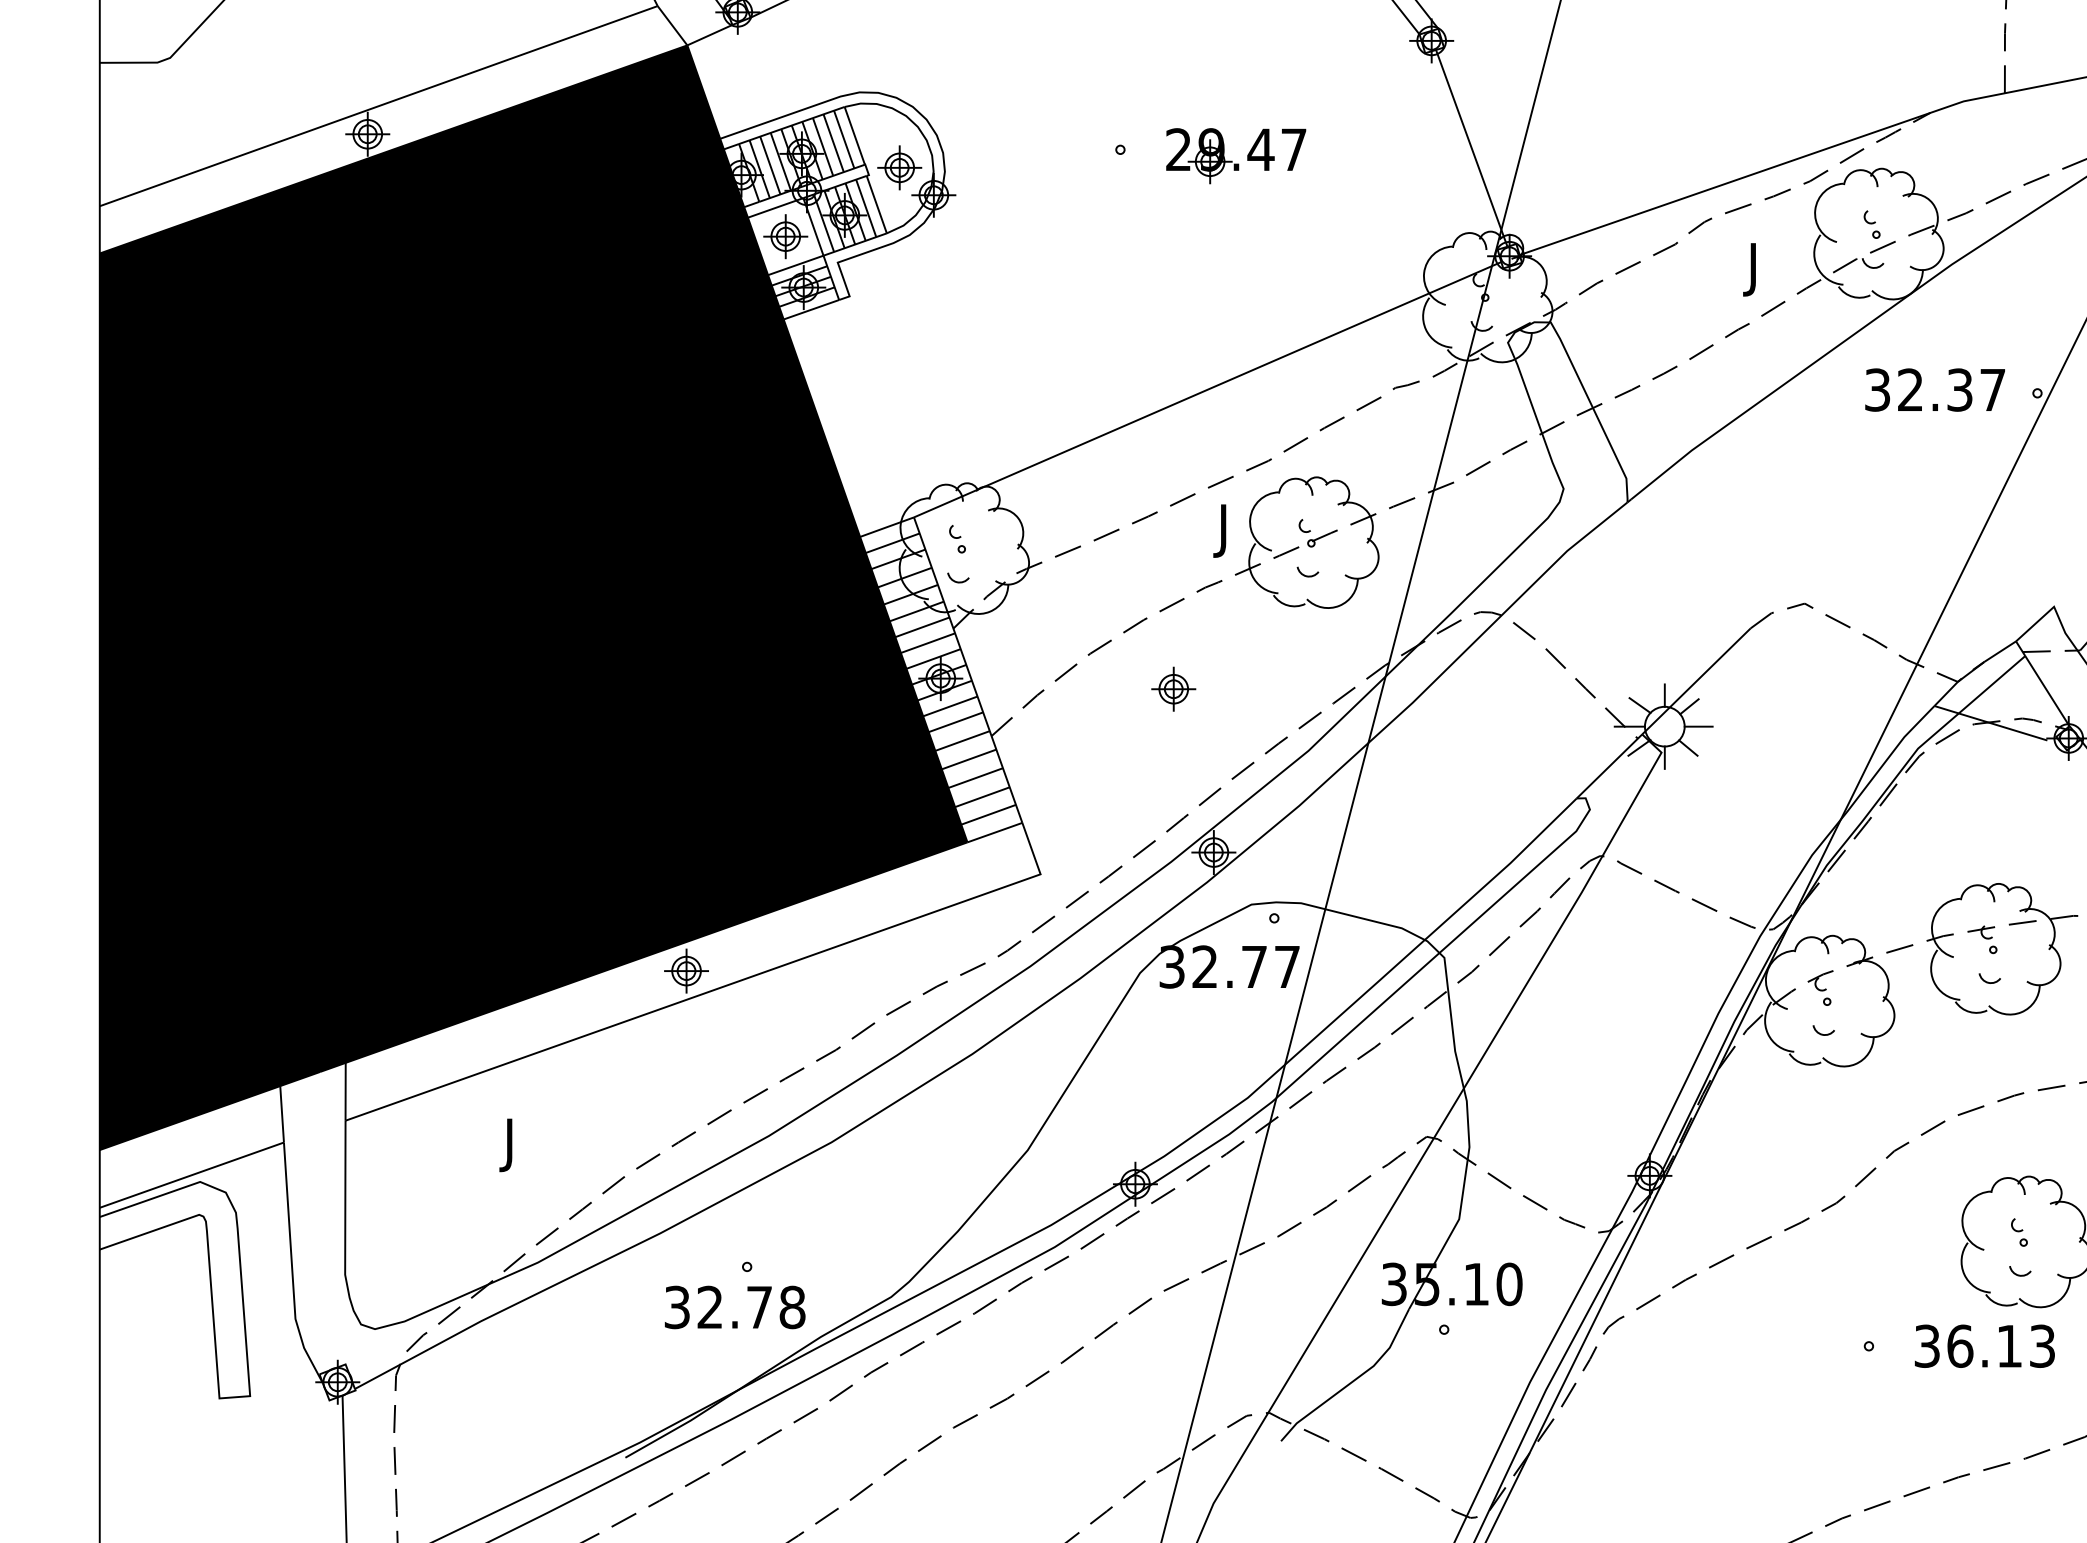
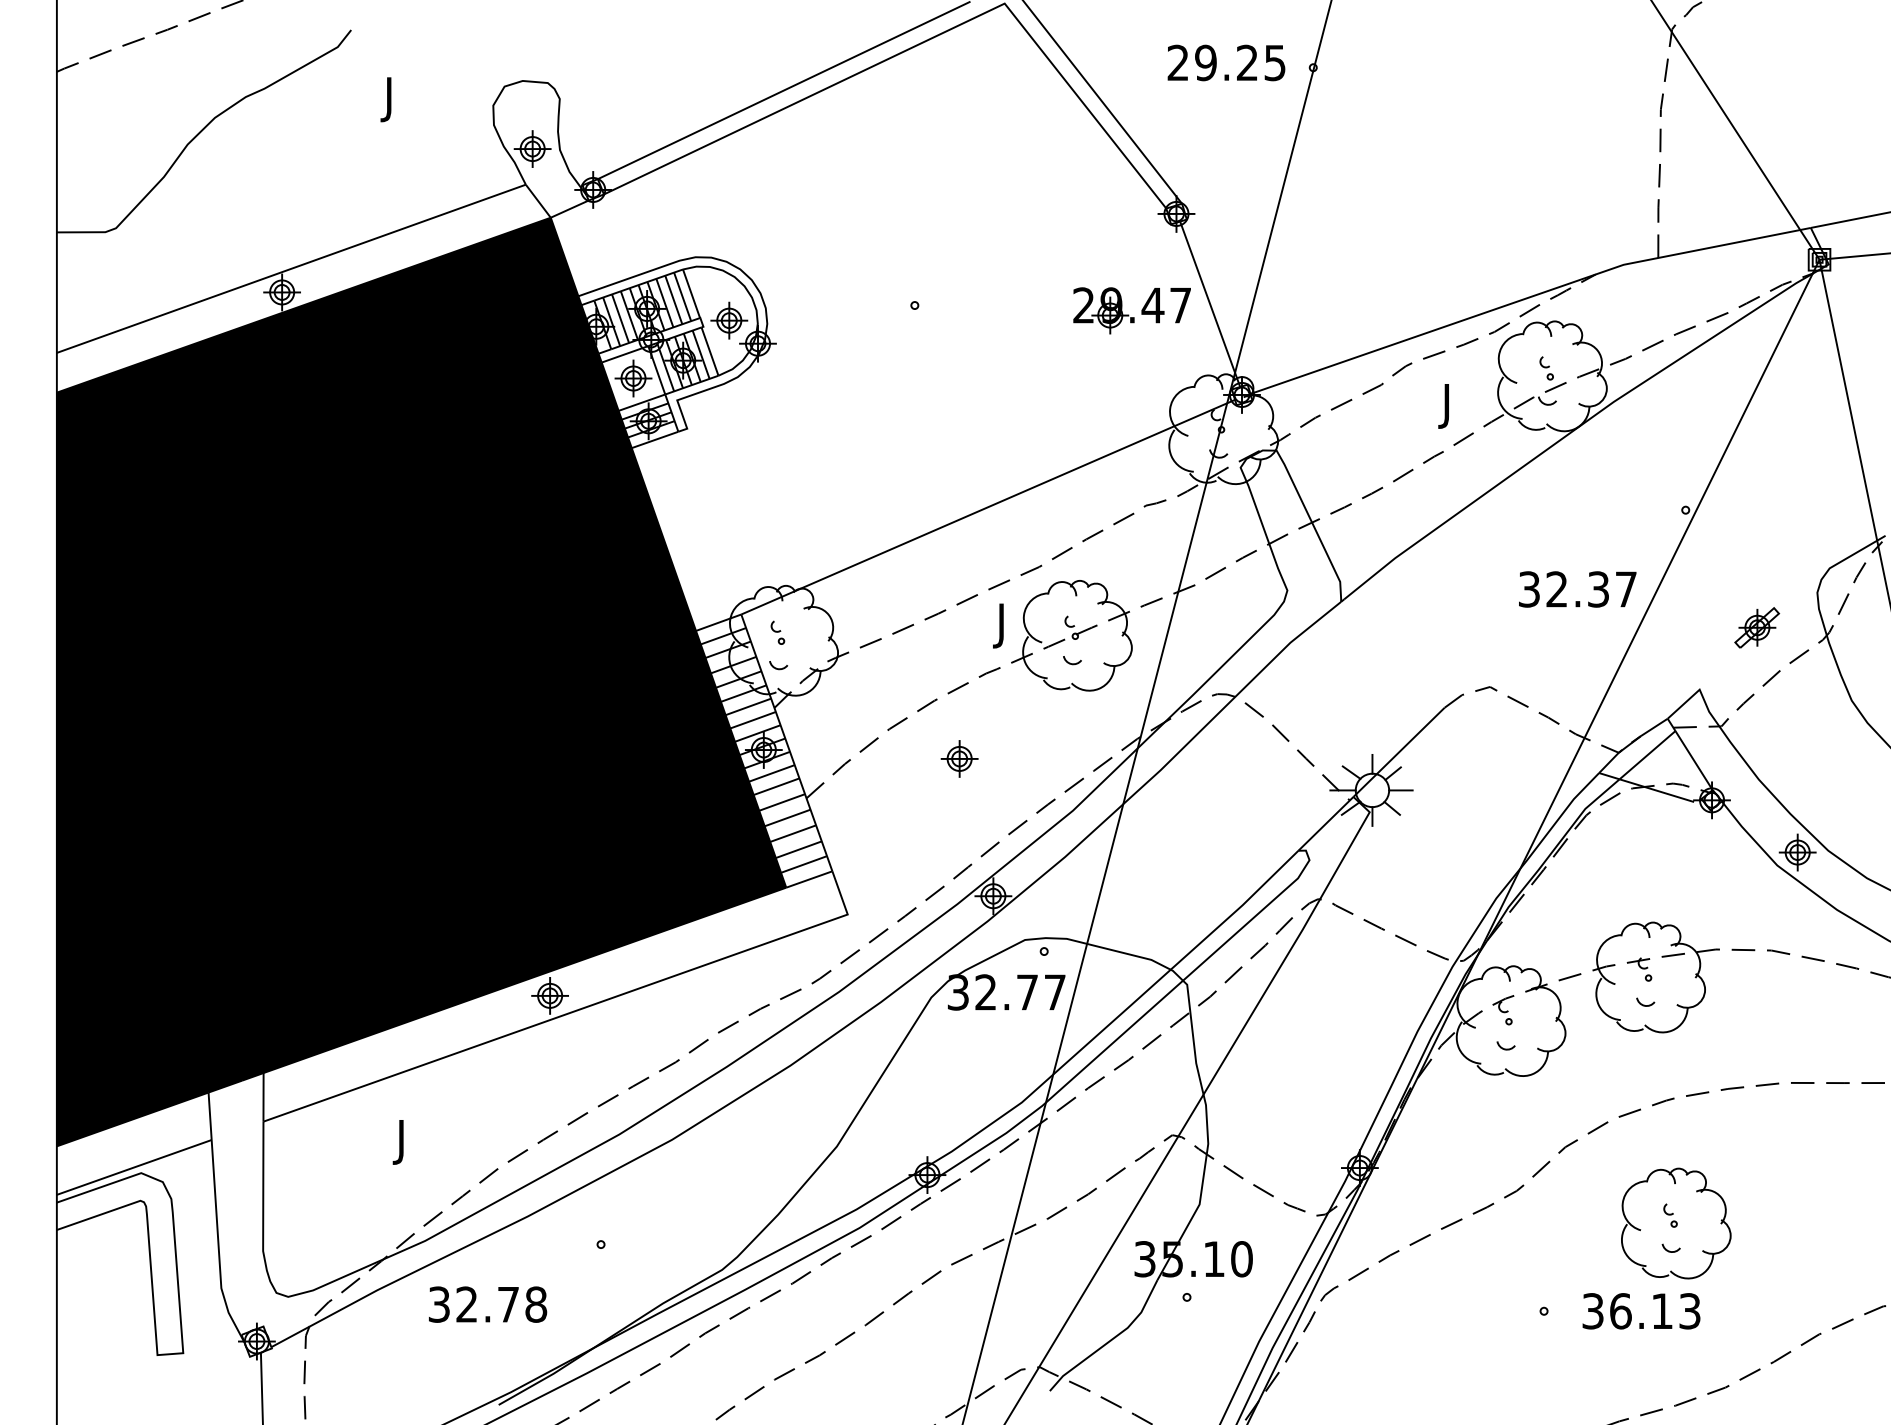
part: (1235, 155) -> (1131, 310), moved
text: (1934, 390) -> (1577, 589), moved
text: (735, 1307) -> (488, 1304), moved

